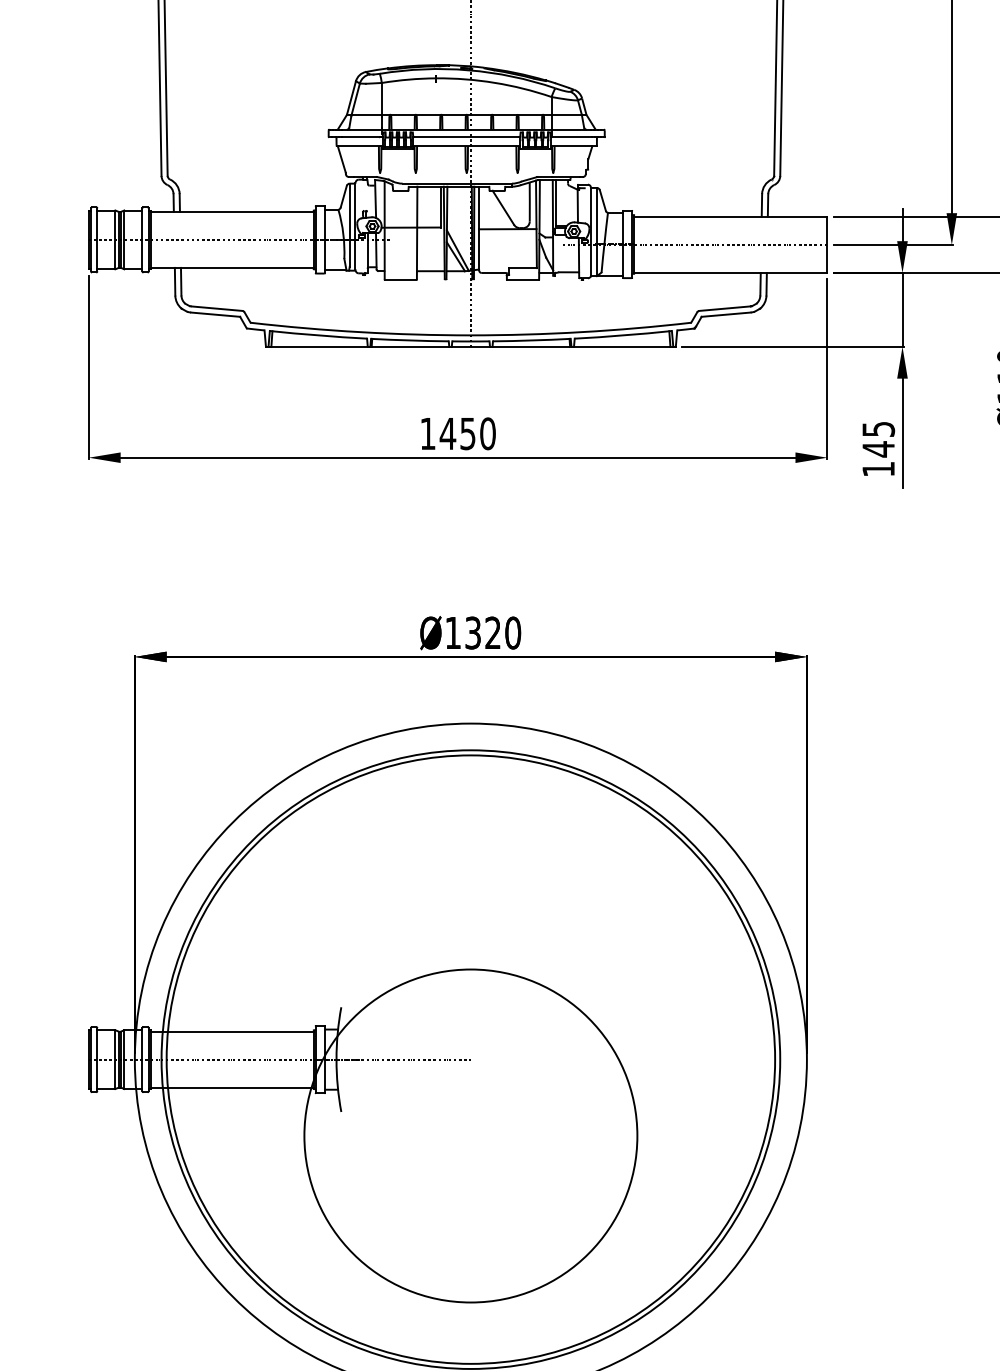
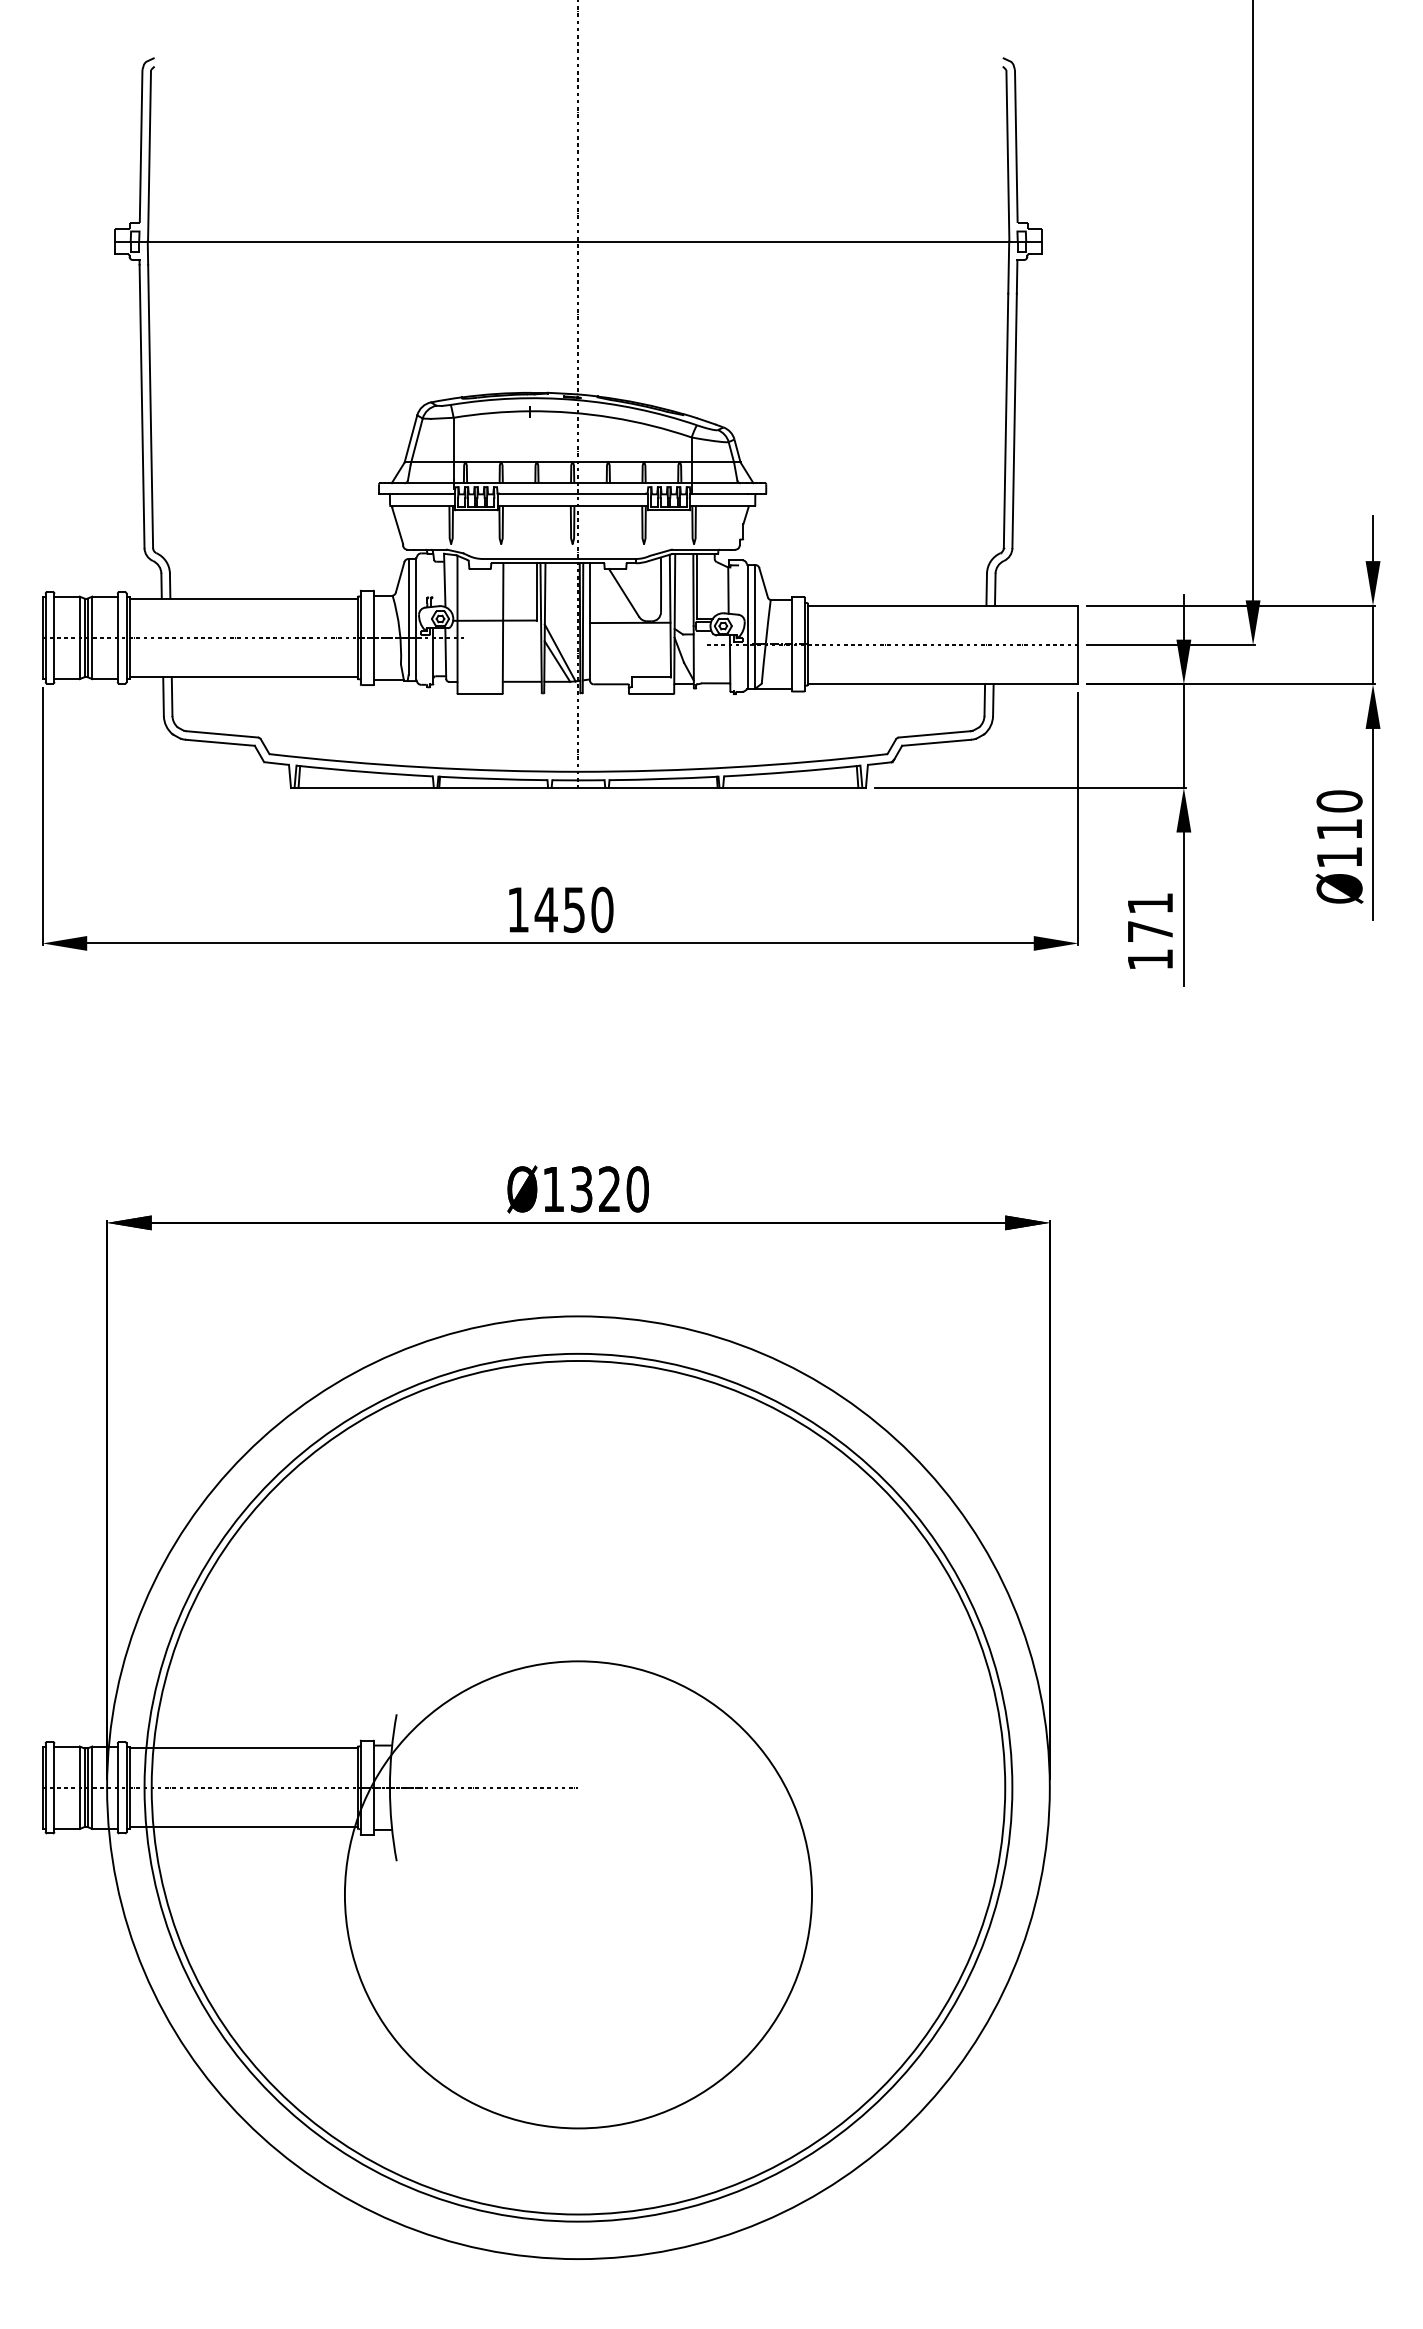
text: (878, 439) -> (1150, 918), 145 -> 171

